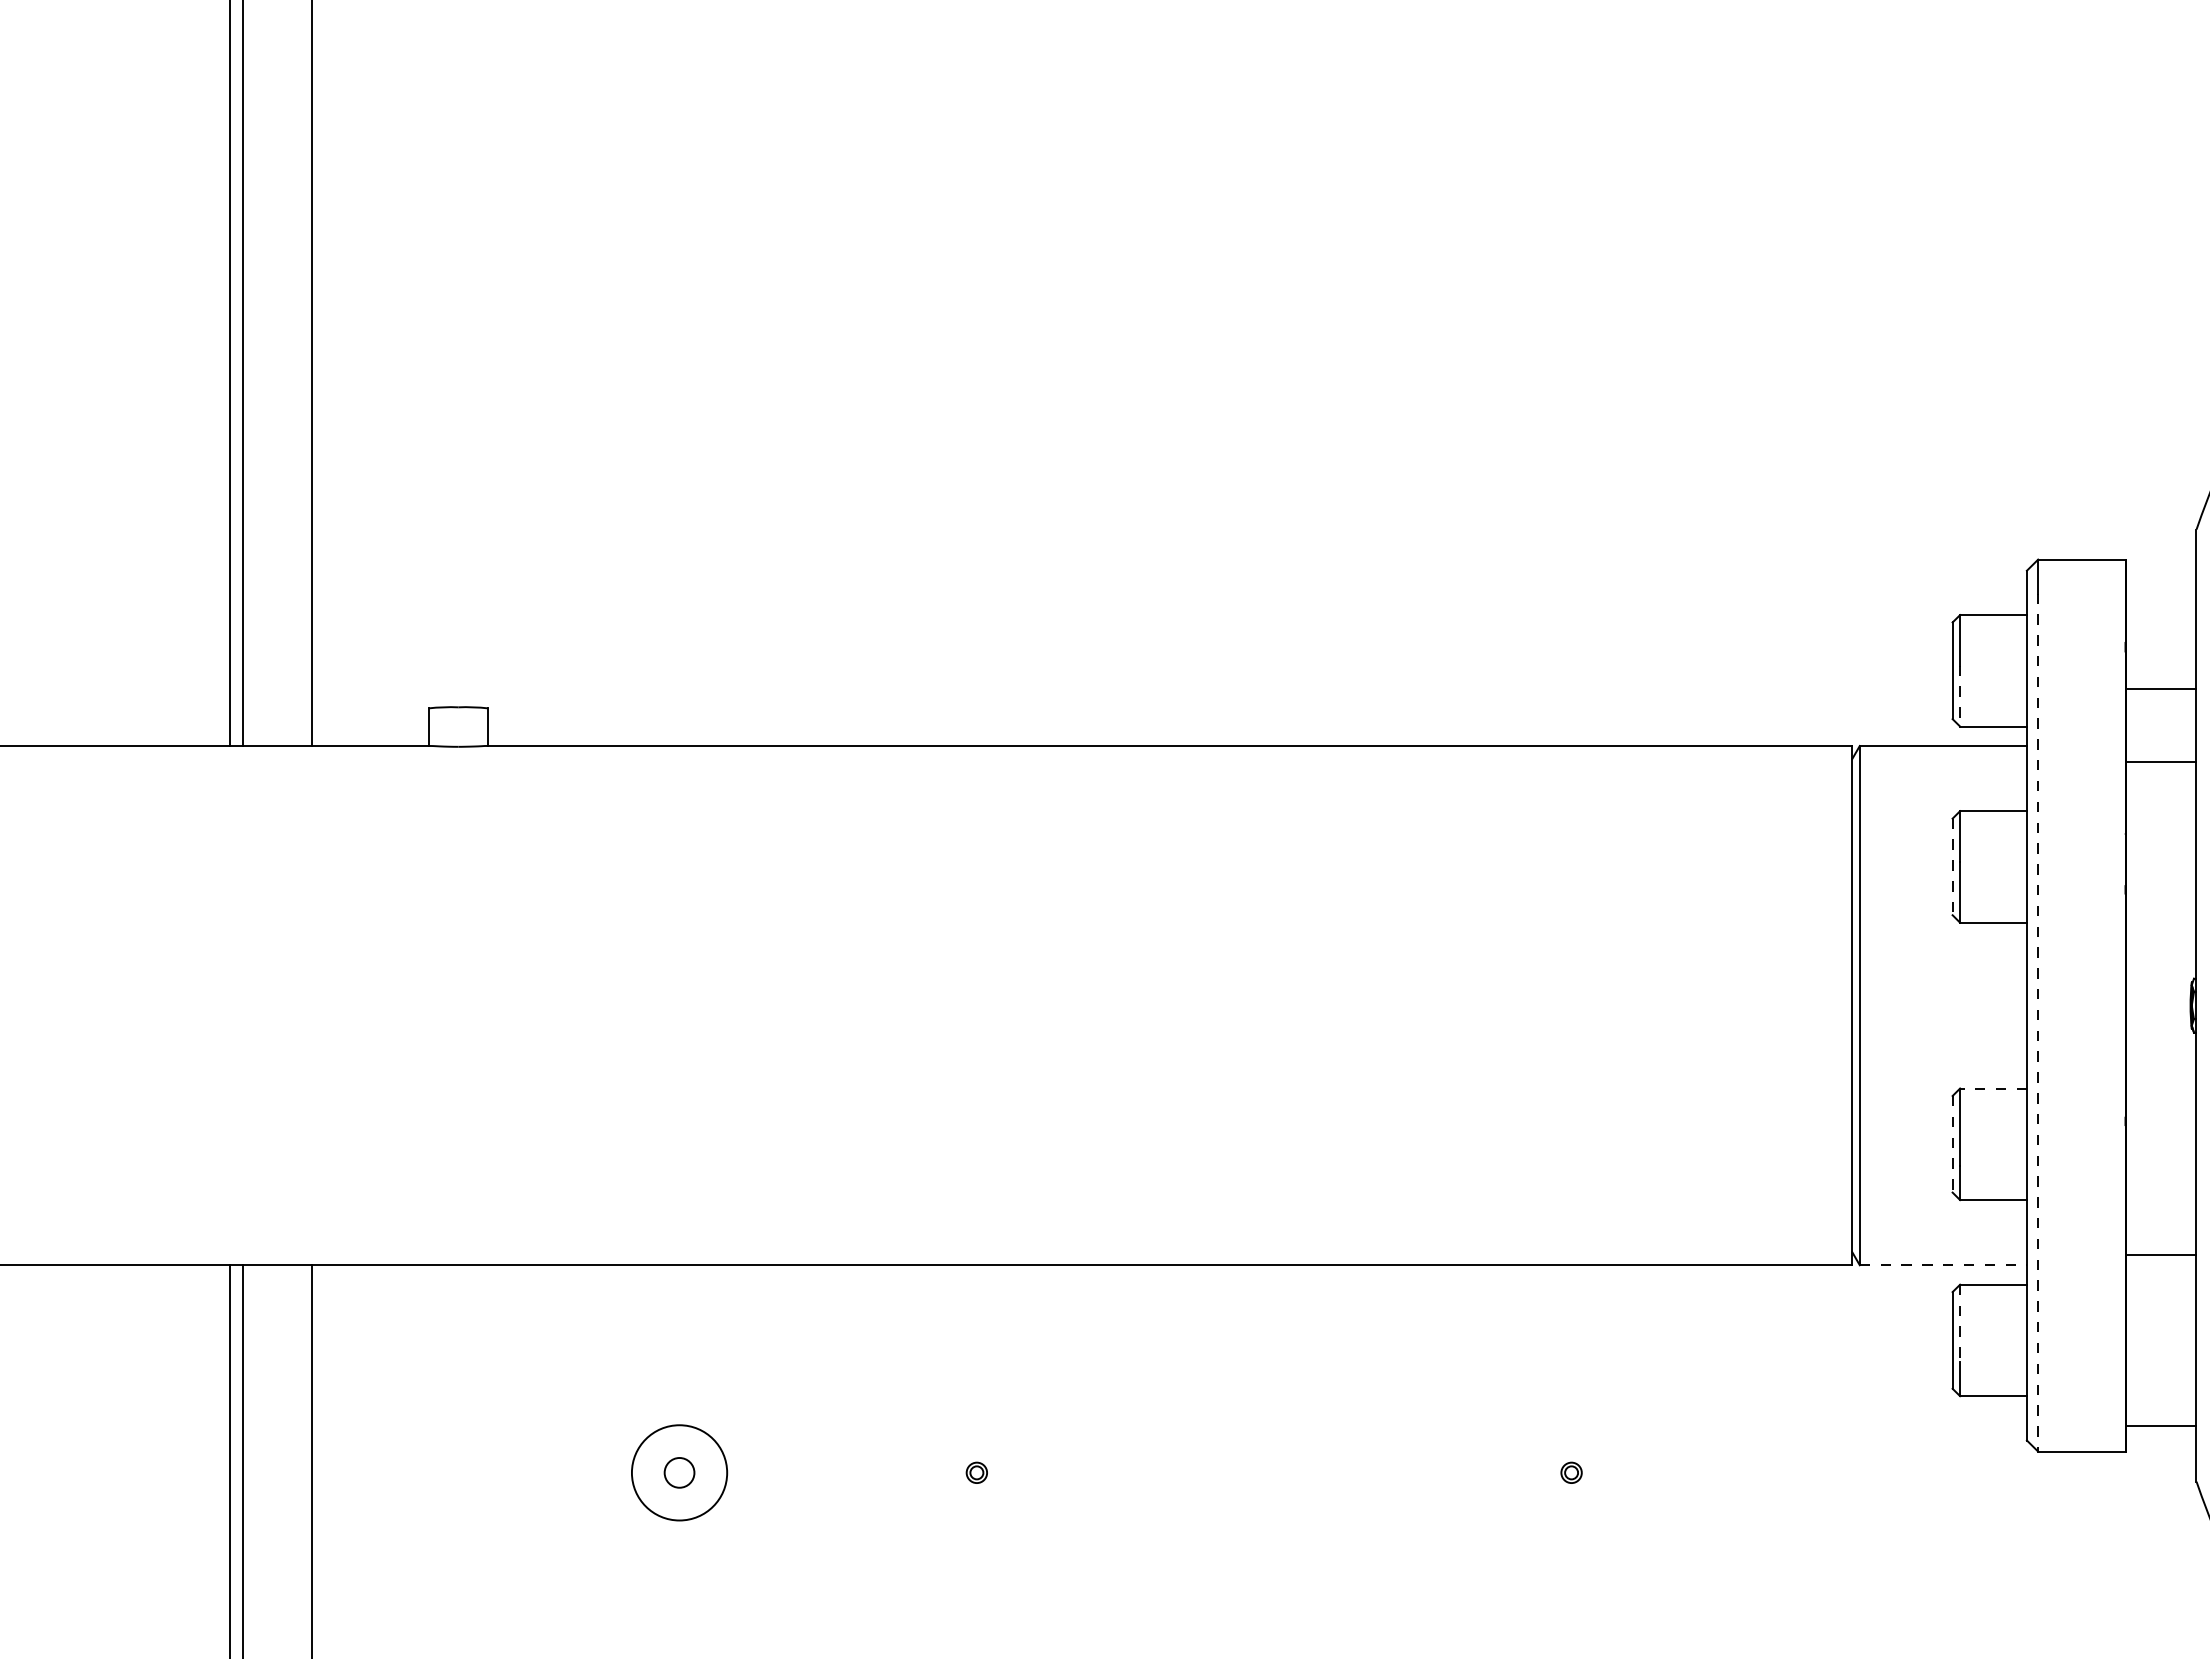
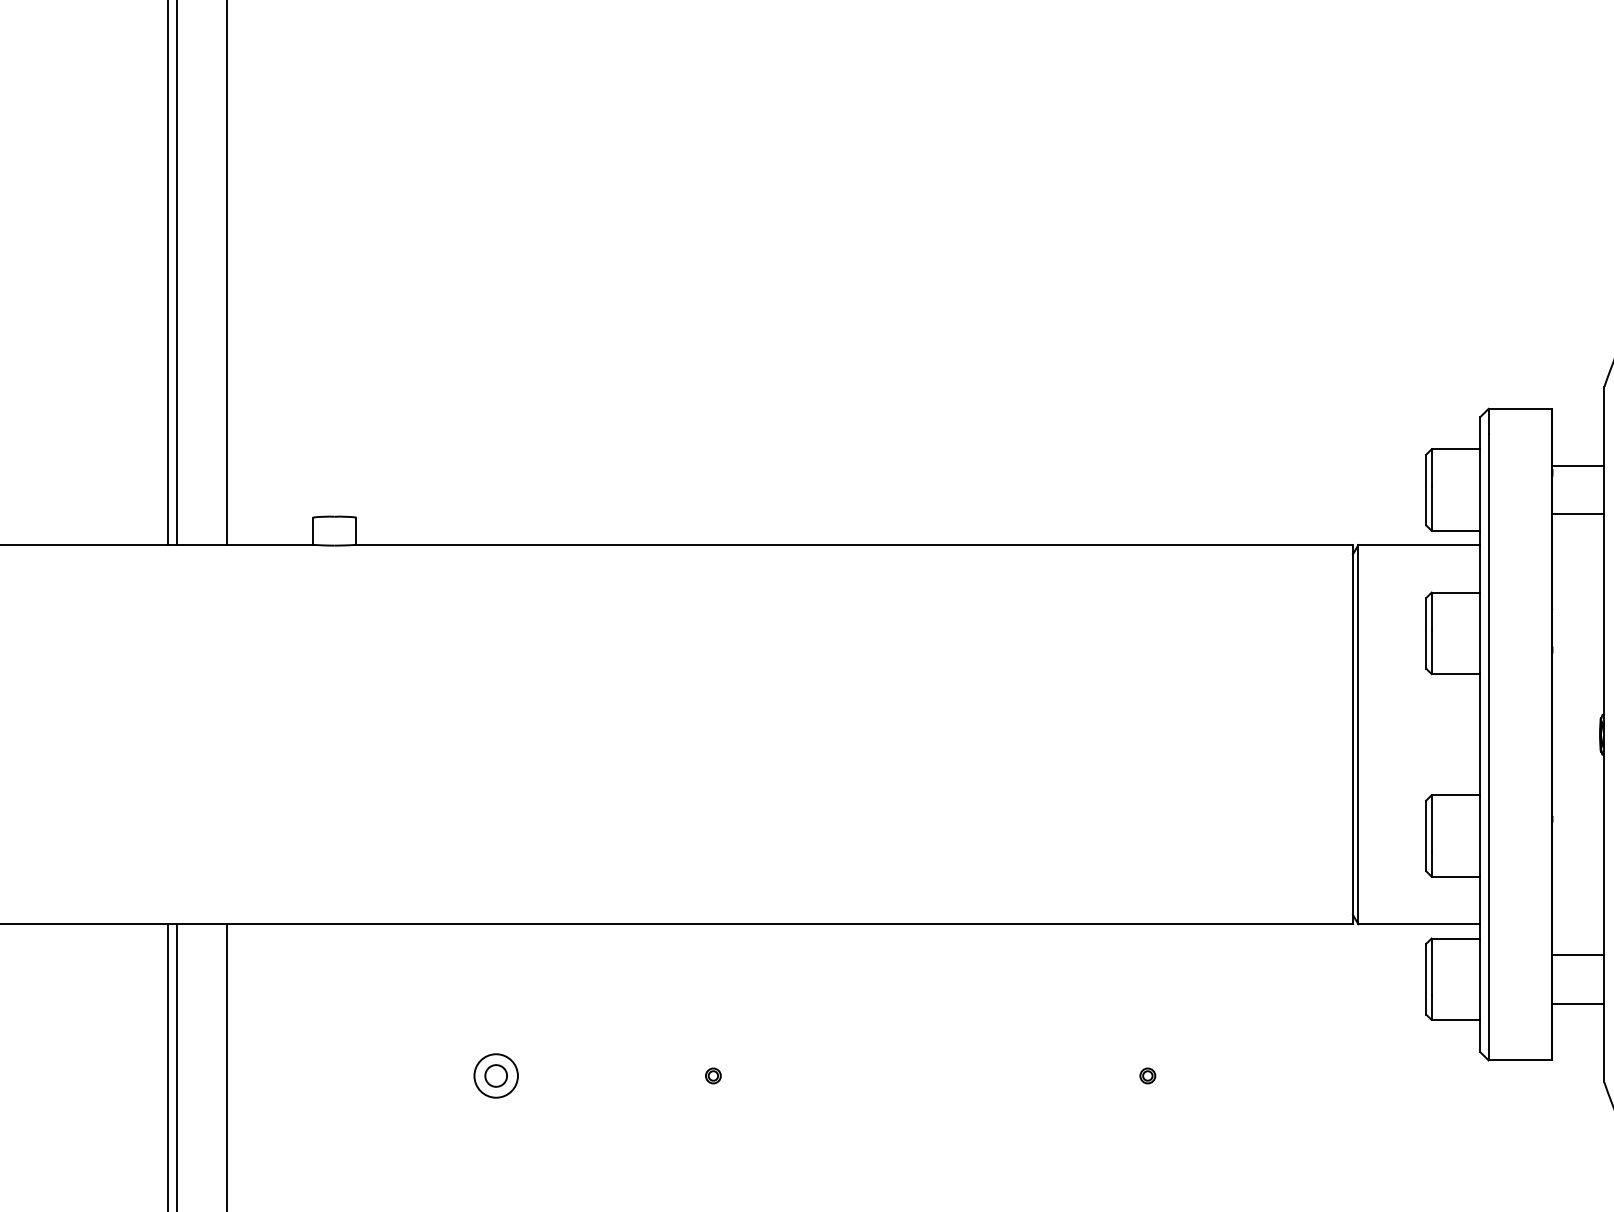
line: (2160, 689) -> (1578, 465), moved
line: (1960, 696) -> (1431, 508), dashed -> solid
line: (2160, 762) -> (1578, 514), moved
line: (1952, 867) -> (1426, 633), dashed -> solid
line: (2038, 1023) -> (1488, 747), dashed -> solid
line: (1993, 1088) -> (1456, 795), dashed -> solid
line: (1952, 1144) -> (1426, 836), dashed -> solid
line: (2160, 1255) -> (1578, 955), moved
line: (1943, 1265) -> (1419, 924), dashed -> solid
line: (1960, 1323) -> (1431, 966), dashed -> solid
line: (2160, 1425) -> (1578, 1003), moved
circle: (679, 1472) -> (496, 1075), size x0.62

